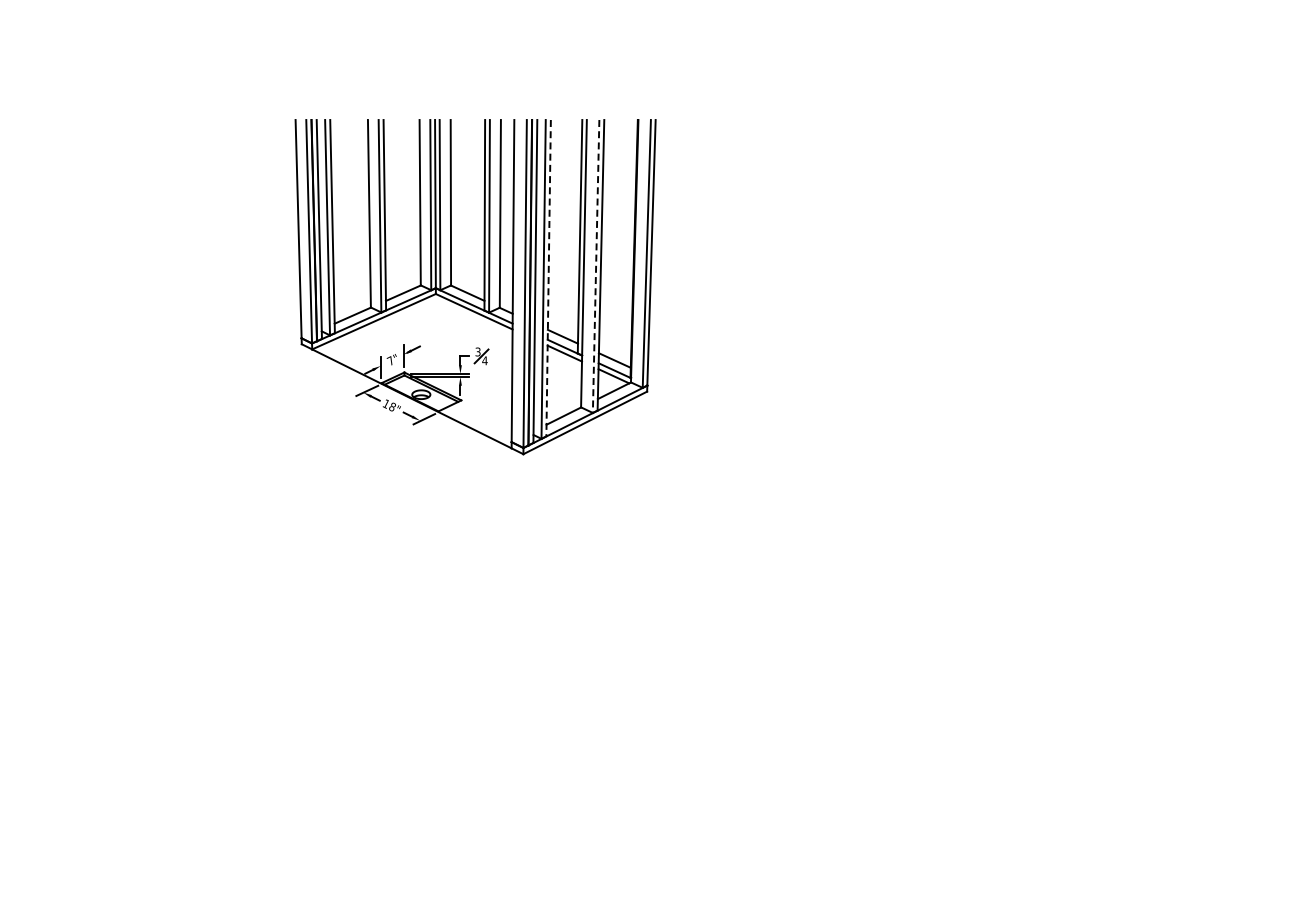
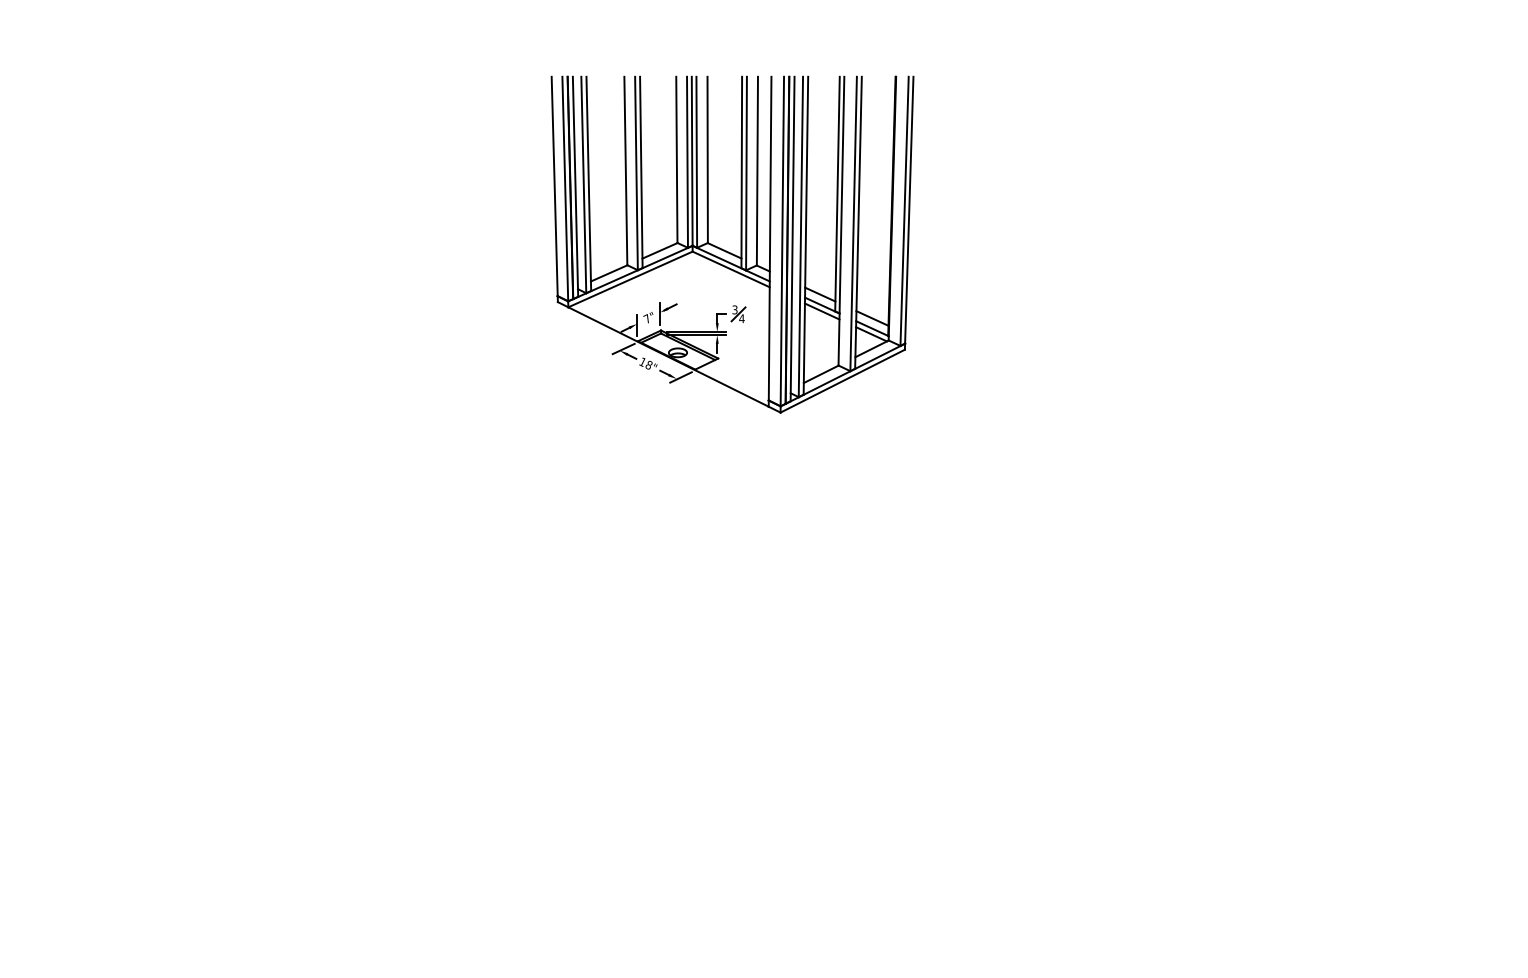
line: (595, 267) -> (853, 224), dashed -> solid
line: (548, 277) -> (805, 235), dashed -> solid

